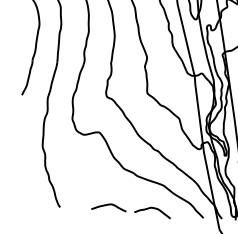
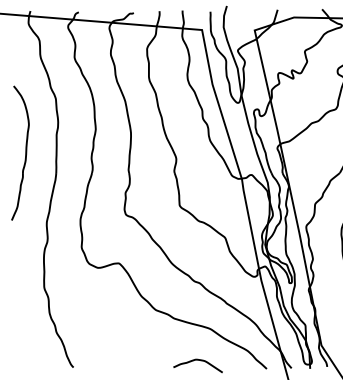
curve: (108, 205) -> (138, 360), removed

